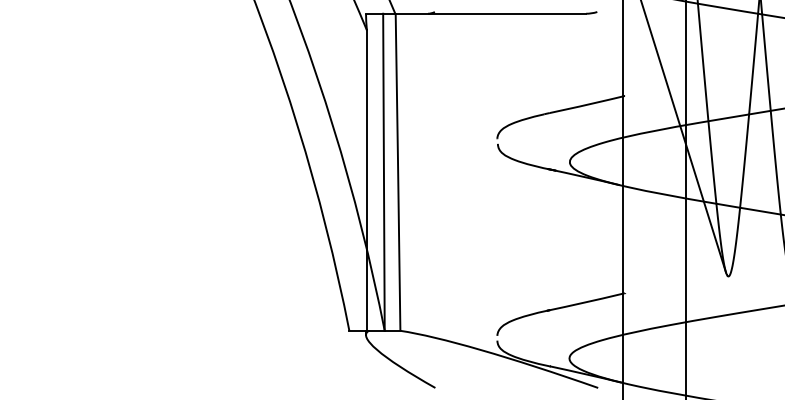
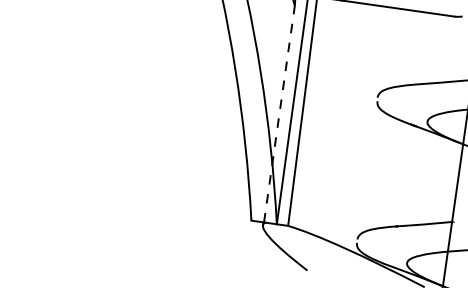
line: (366, 180) -> (279, 114), solid -> dashed

